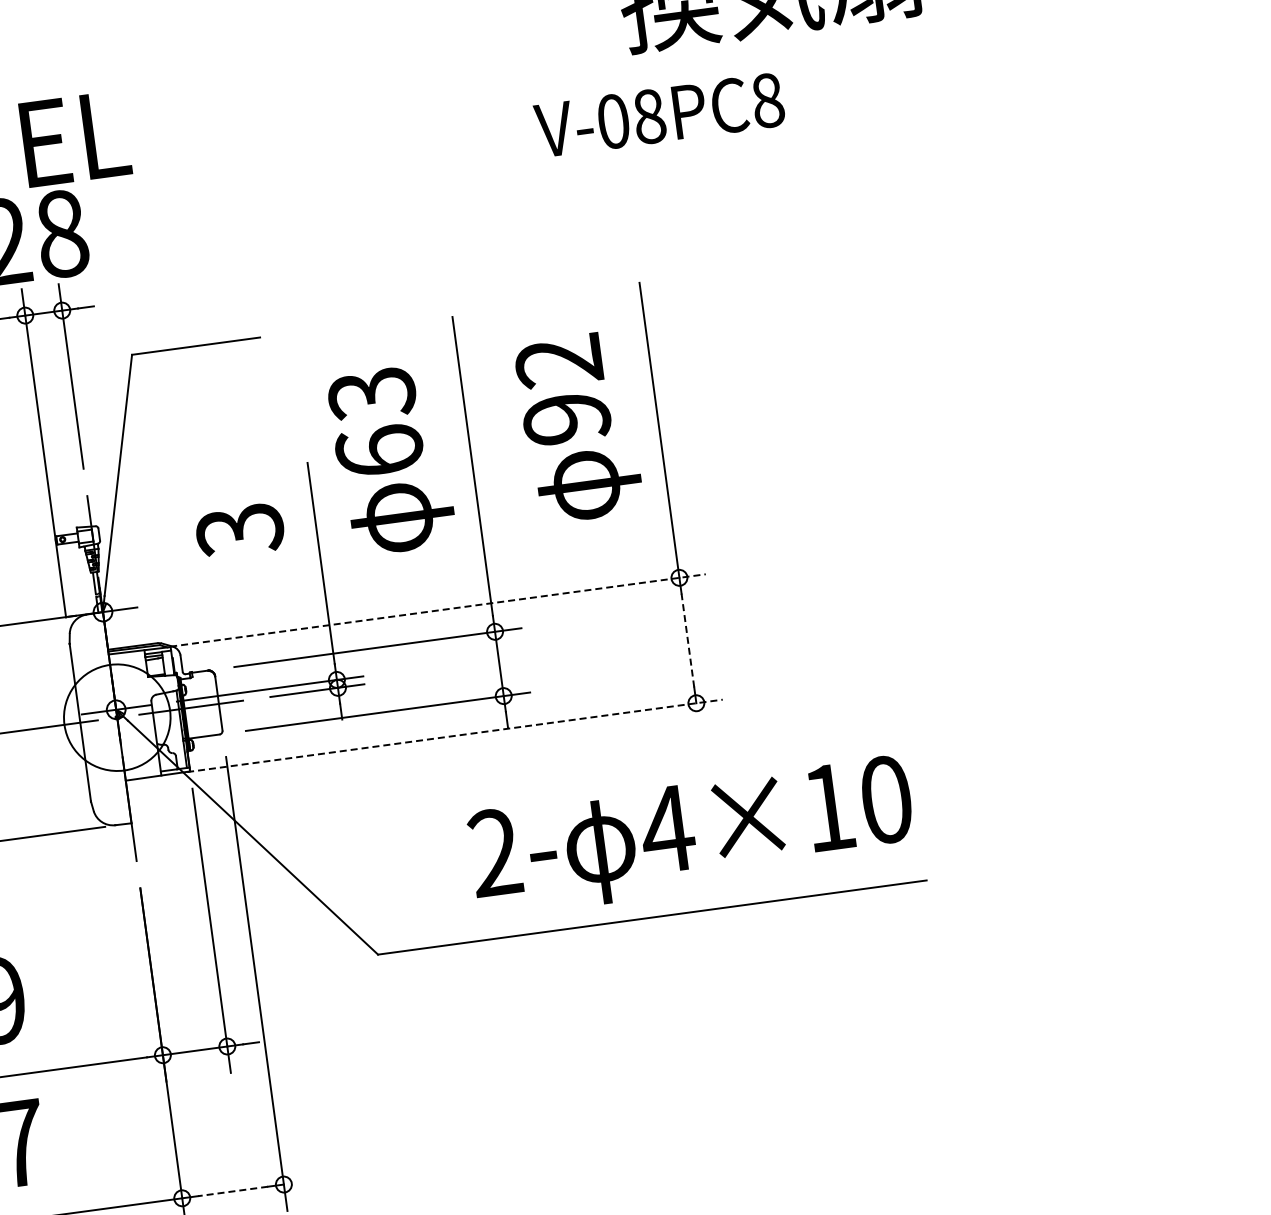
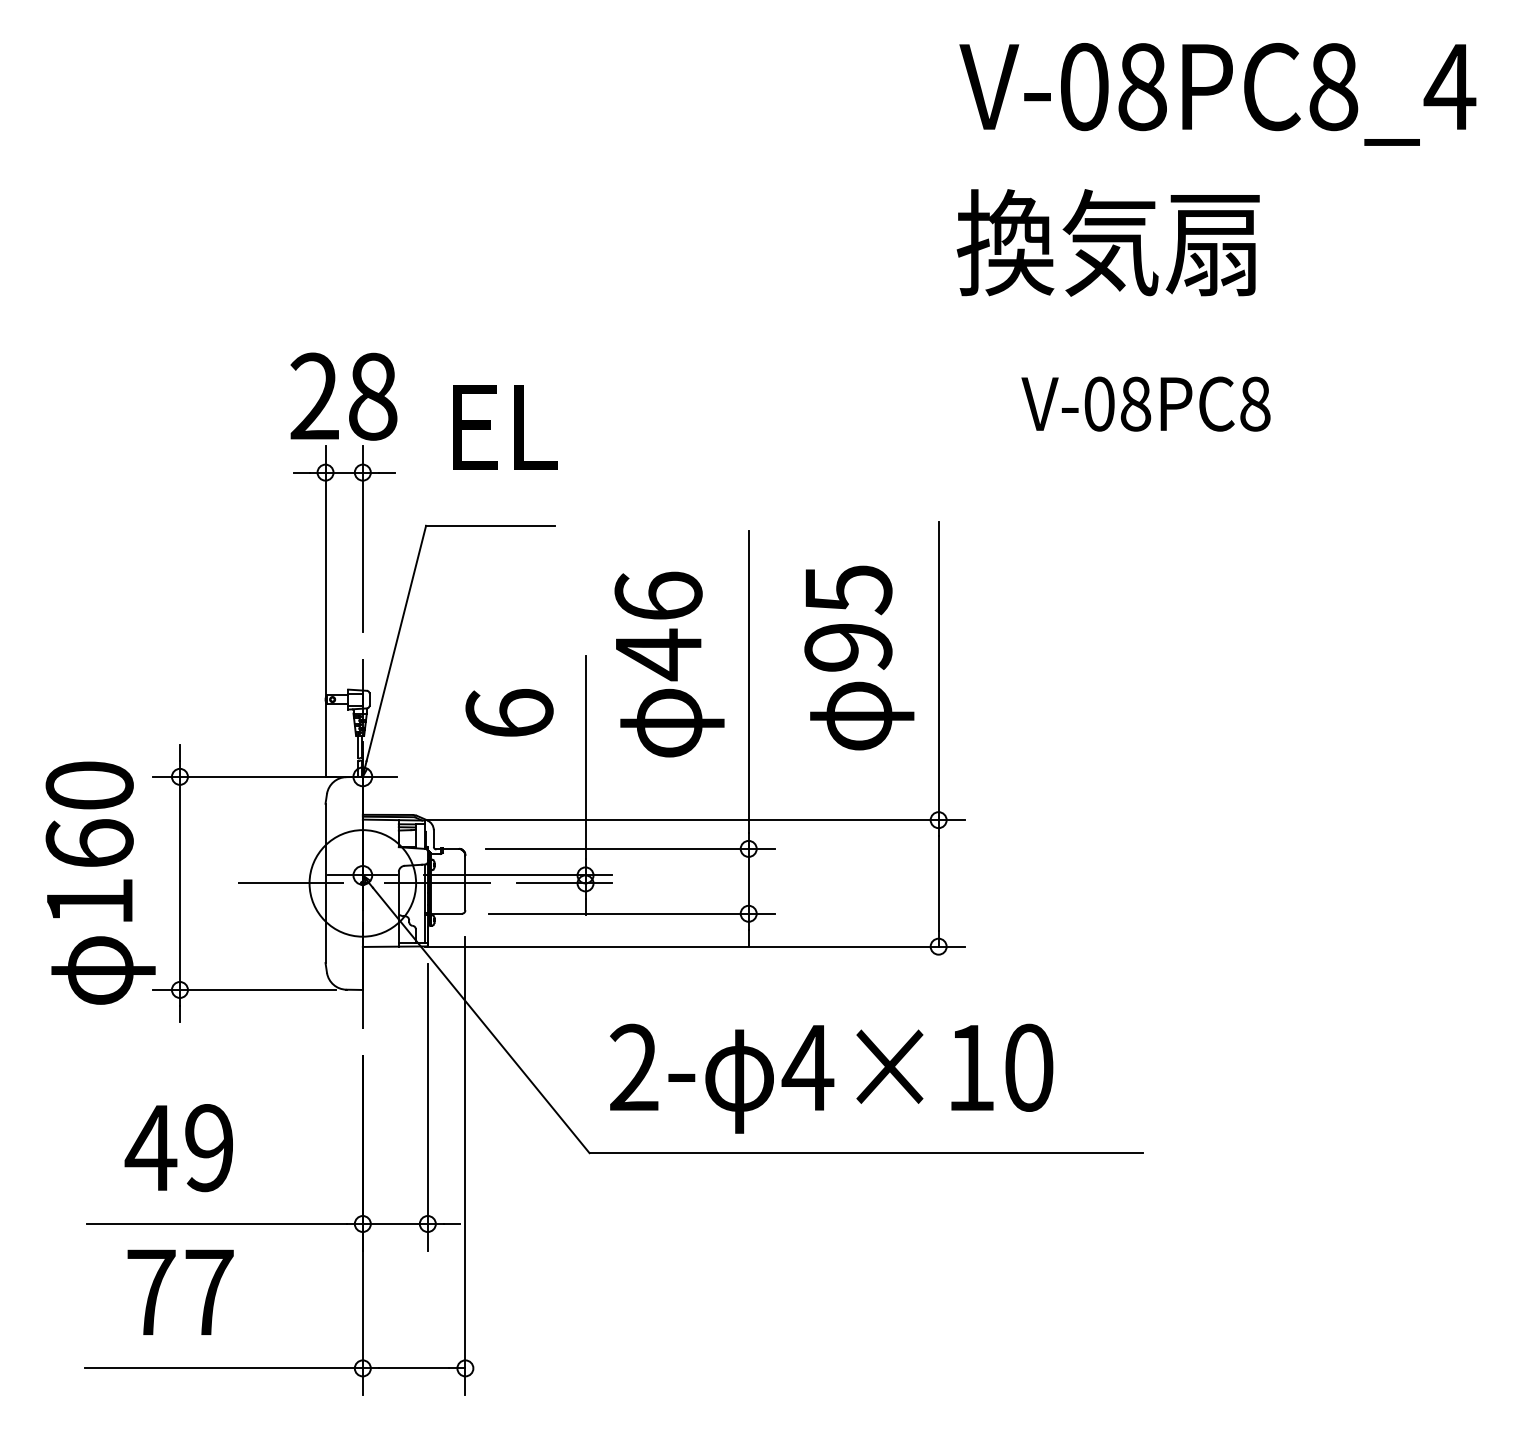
text: (659, 114) -> (1145, 403), moved
text: (76, 139) -> (505, 427), moved
text: (559, 362) -> (848, 590), 92 -> 95
text: (375, 423) -> (658, 626), 63 -> 46
text: (239, 530) -> (509, 714), 3 -> 6
line: (438, 610) -> (695, 820), dashed -> solid
line: (687, 639) -> (938, 882), dashed -> solid
line: (455, 735) -> (695, 946), dashed -> solid
text: (692, 836) -> (831, 1078), moved
line: (232, 1191) -> (413, 1368), dashed -> solid

